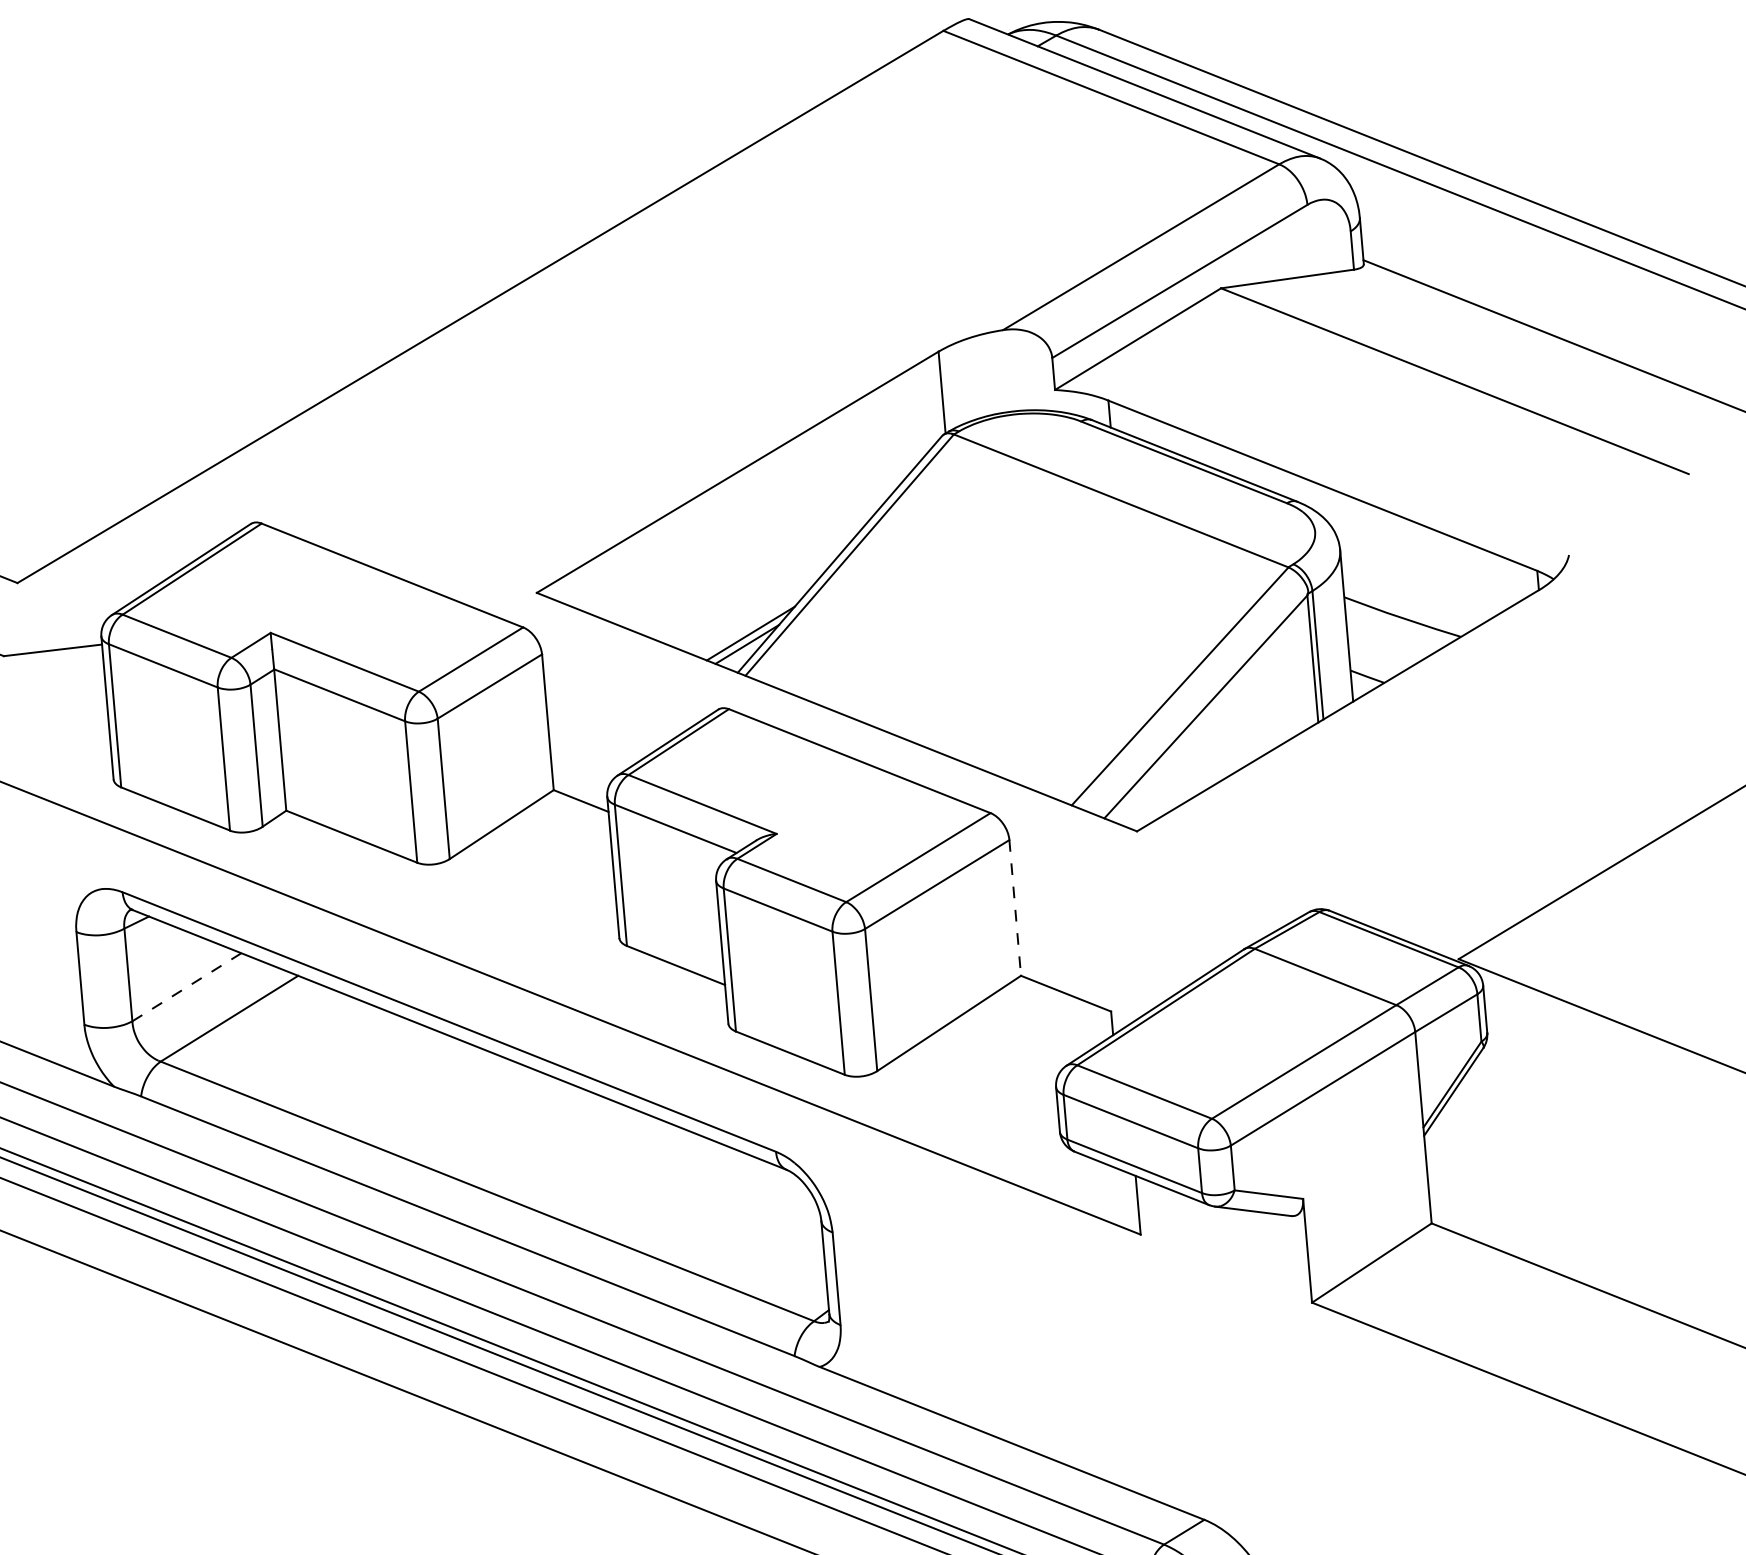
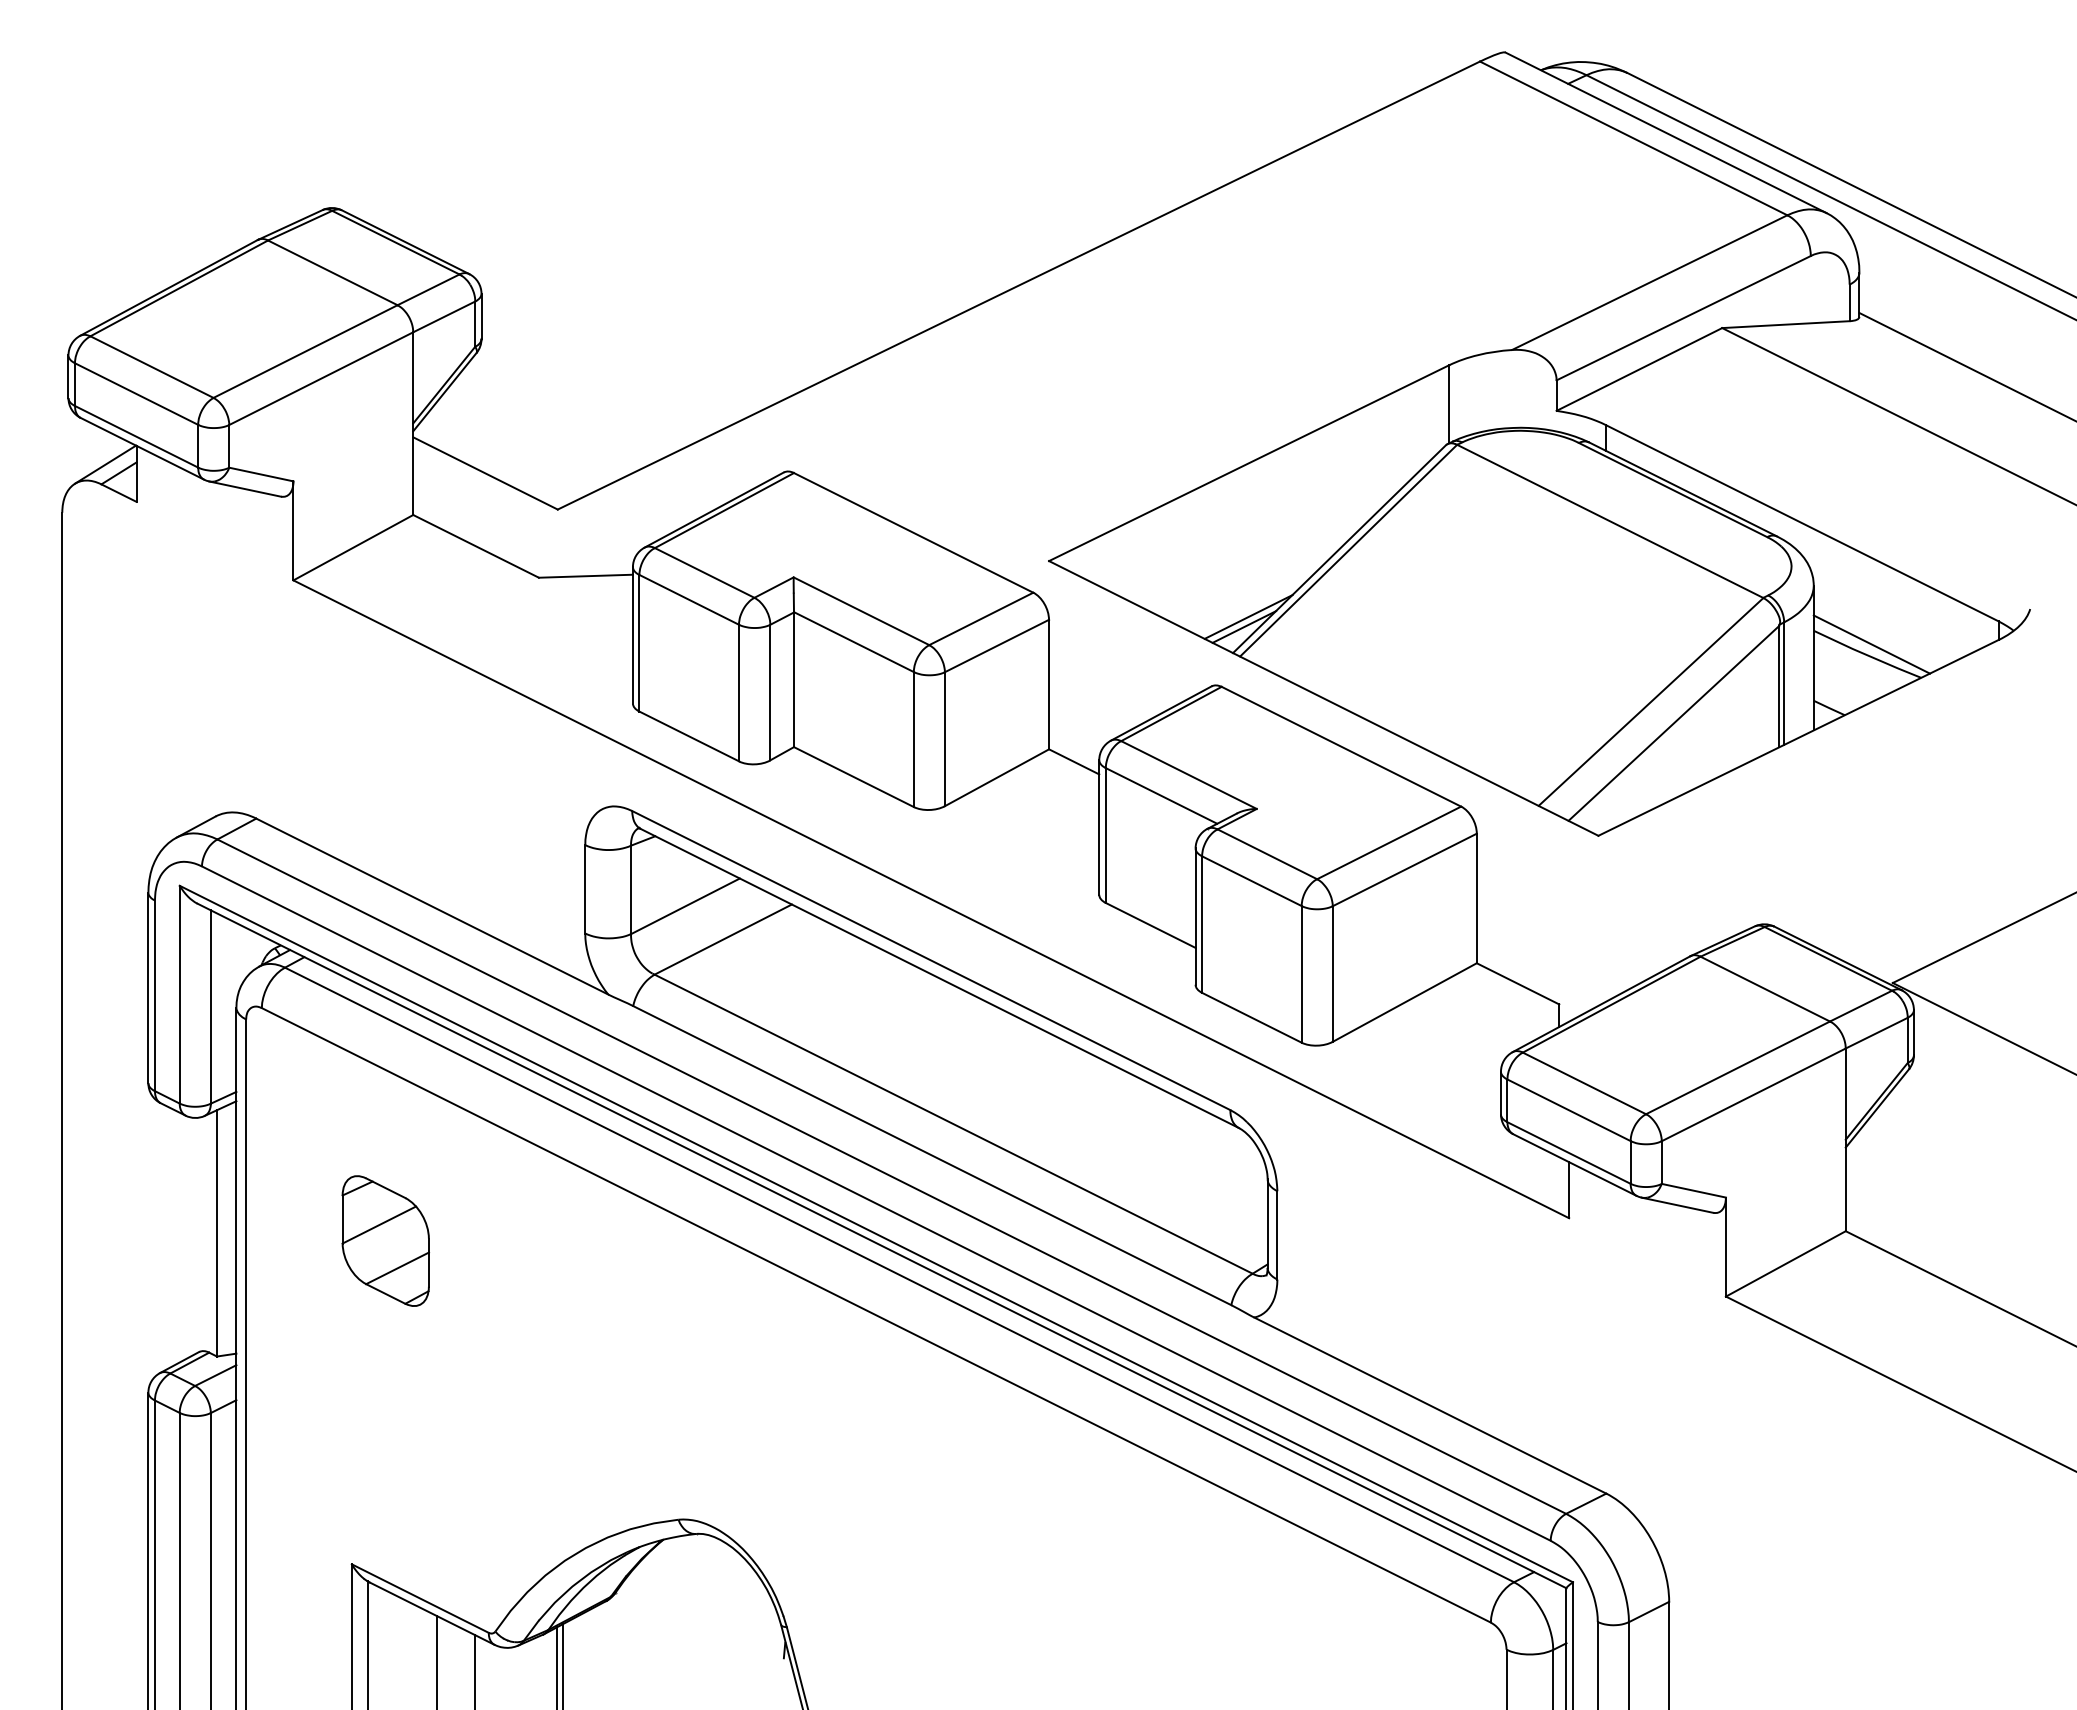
line: (1405, 606) -> (1871, 644), added
line: (1014, 908) -> (1476, 898), dashed -> solid
line: (186, 987) -> (685, 906), dashed -> solid

